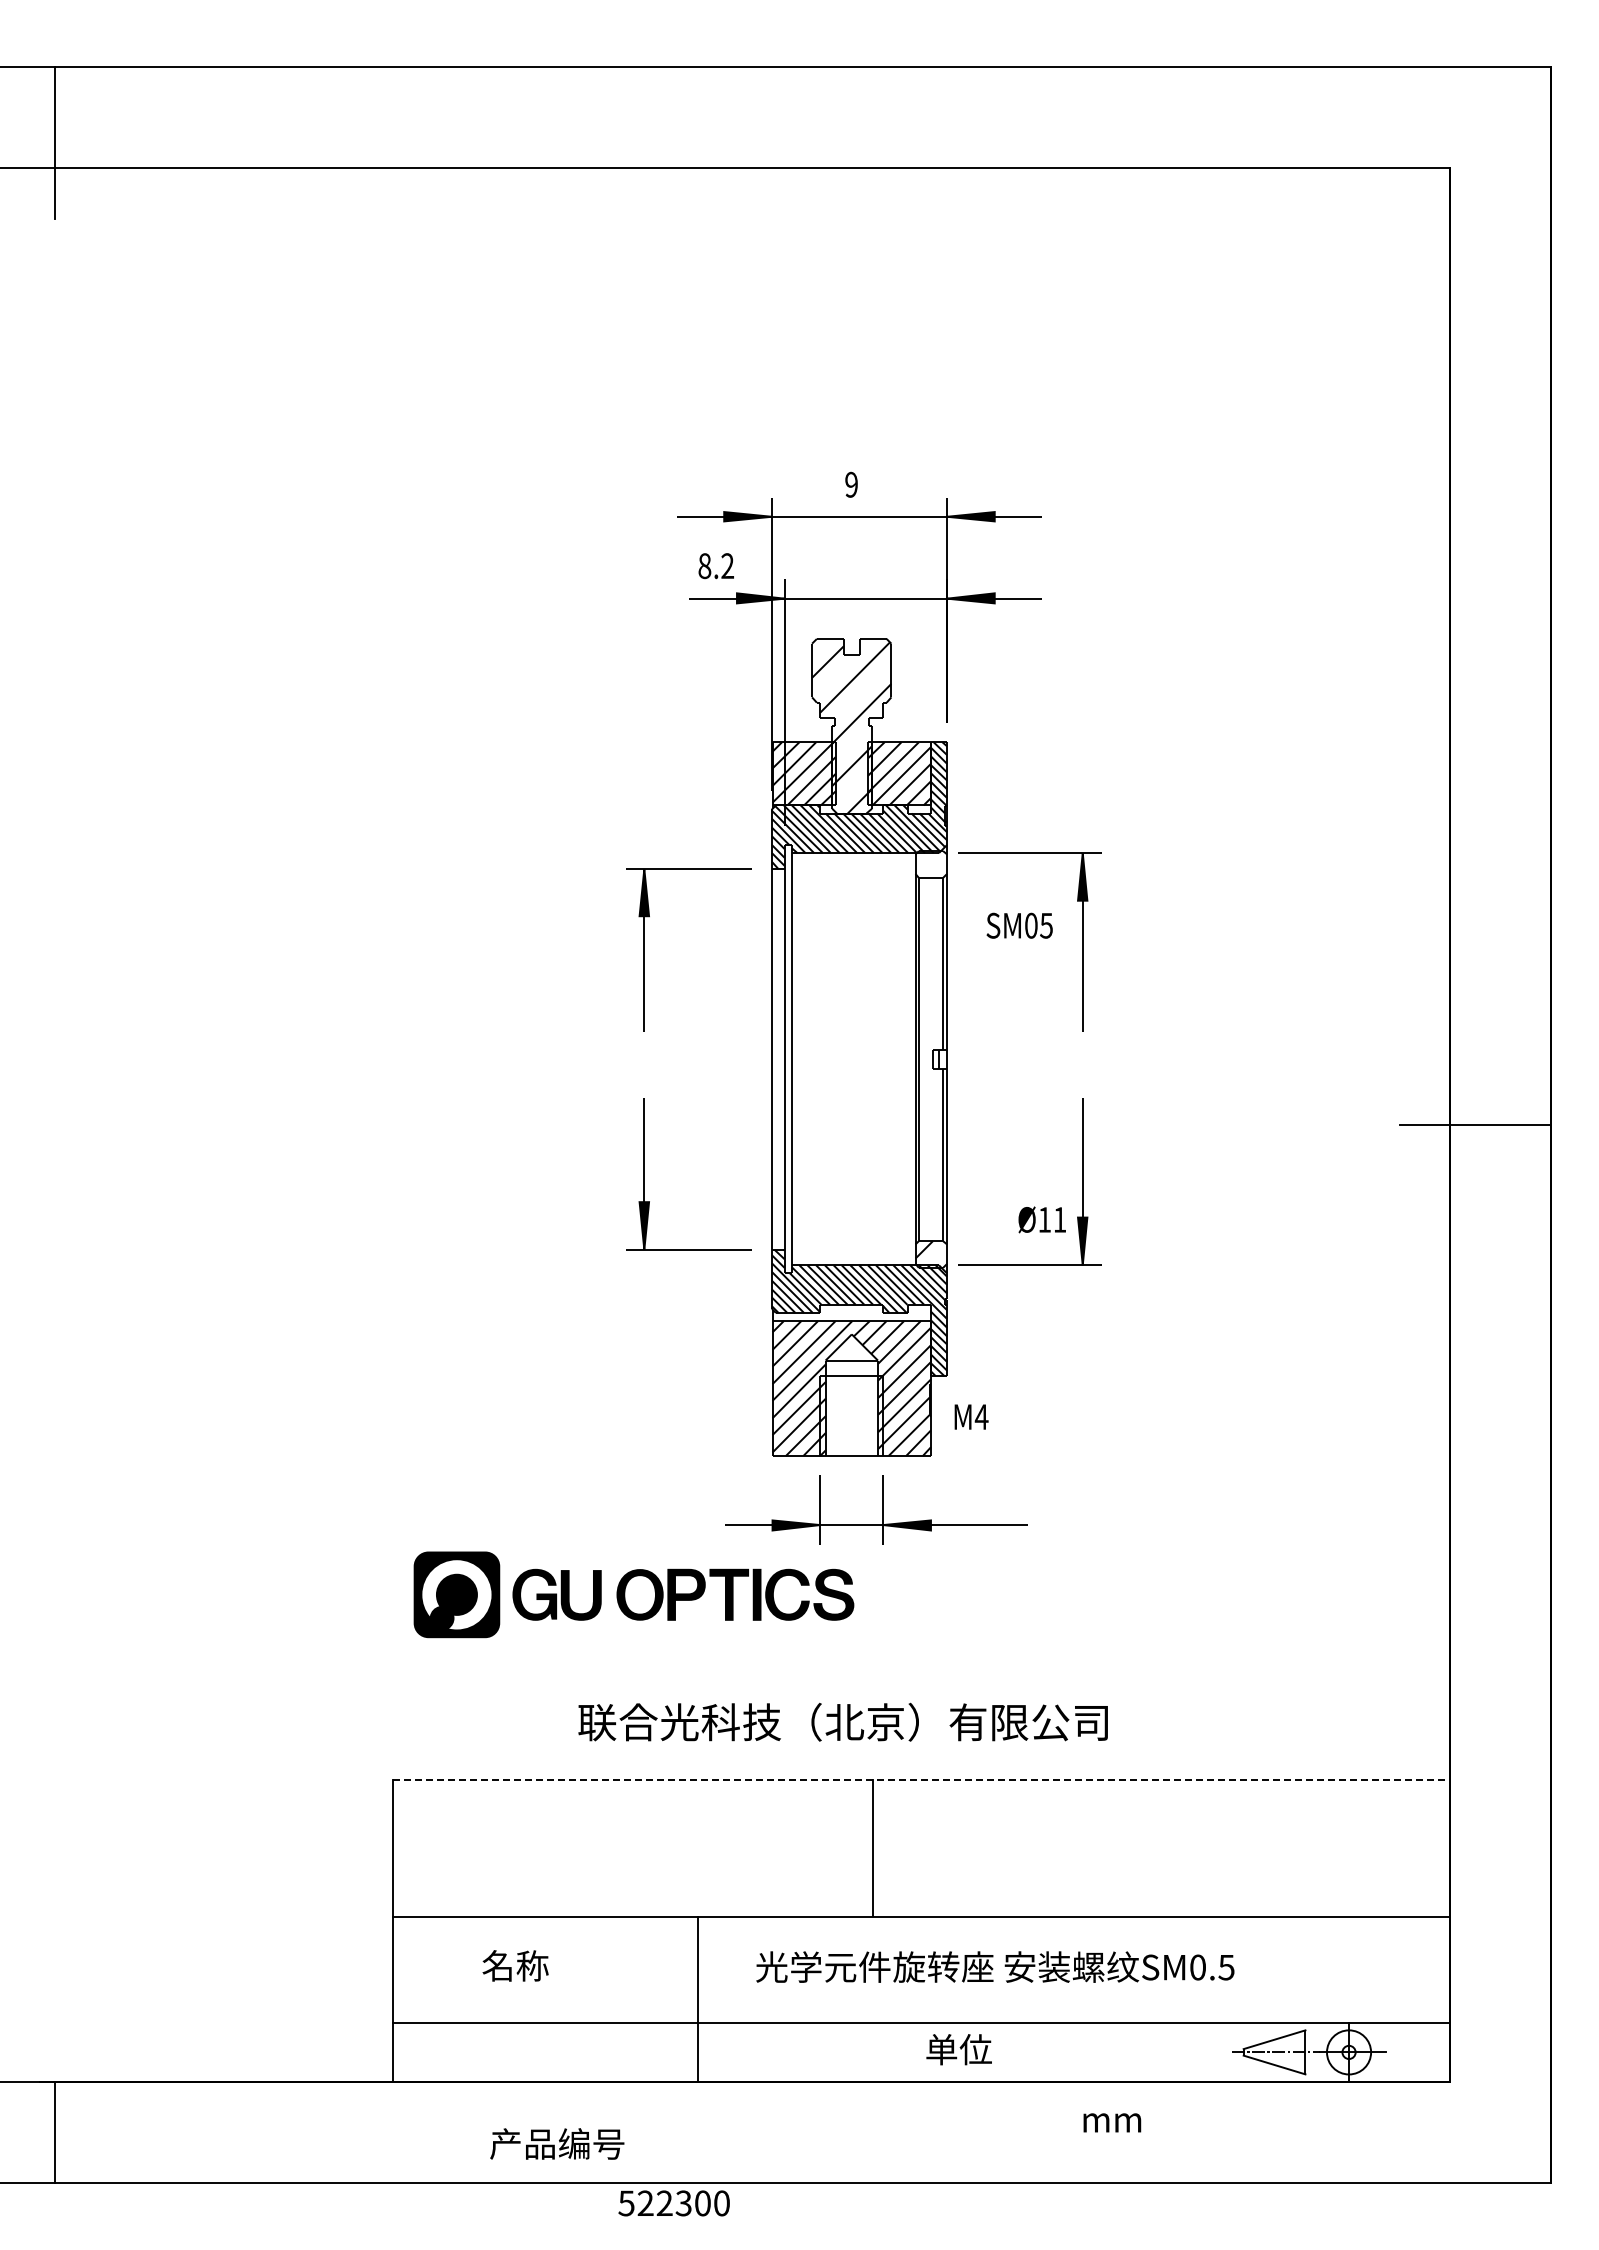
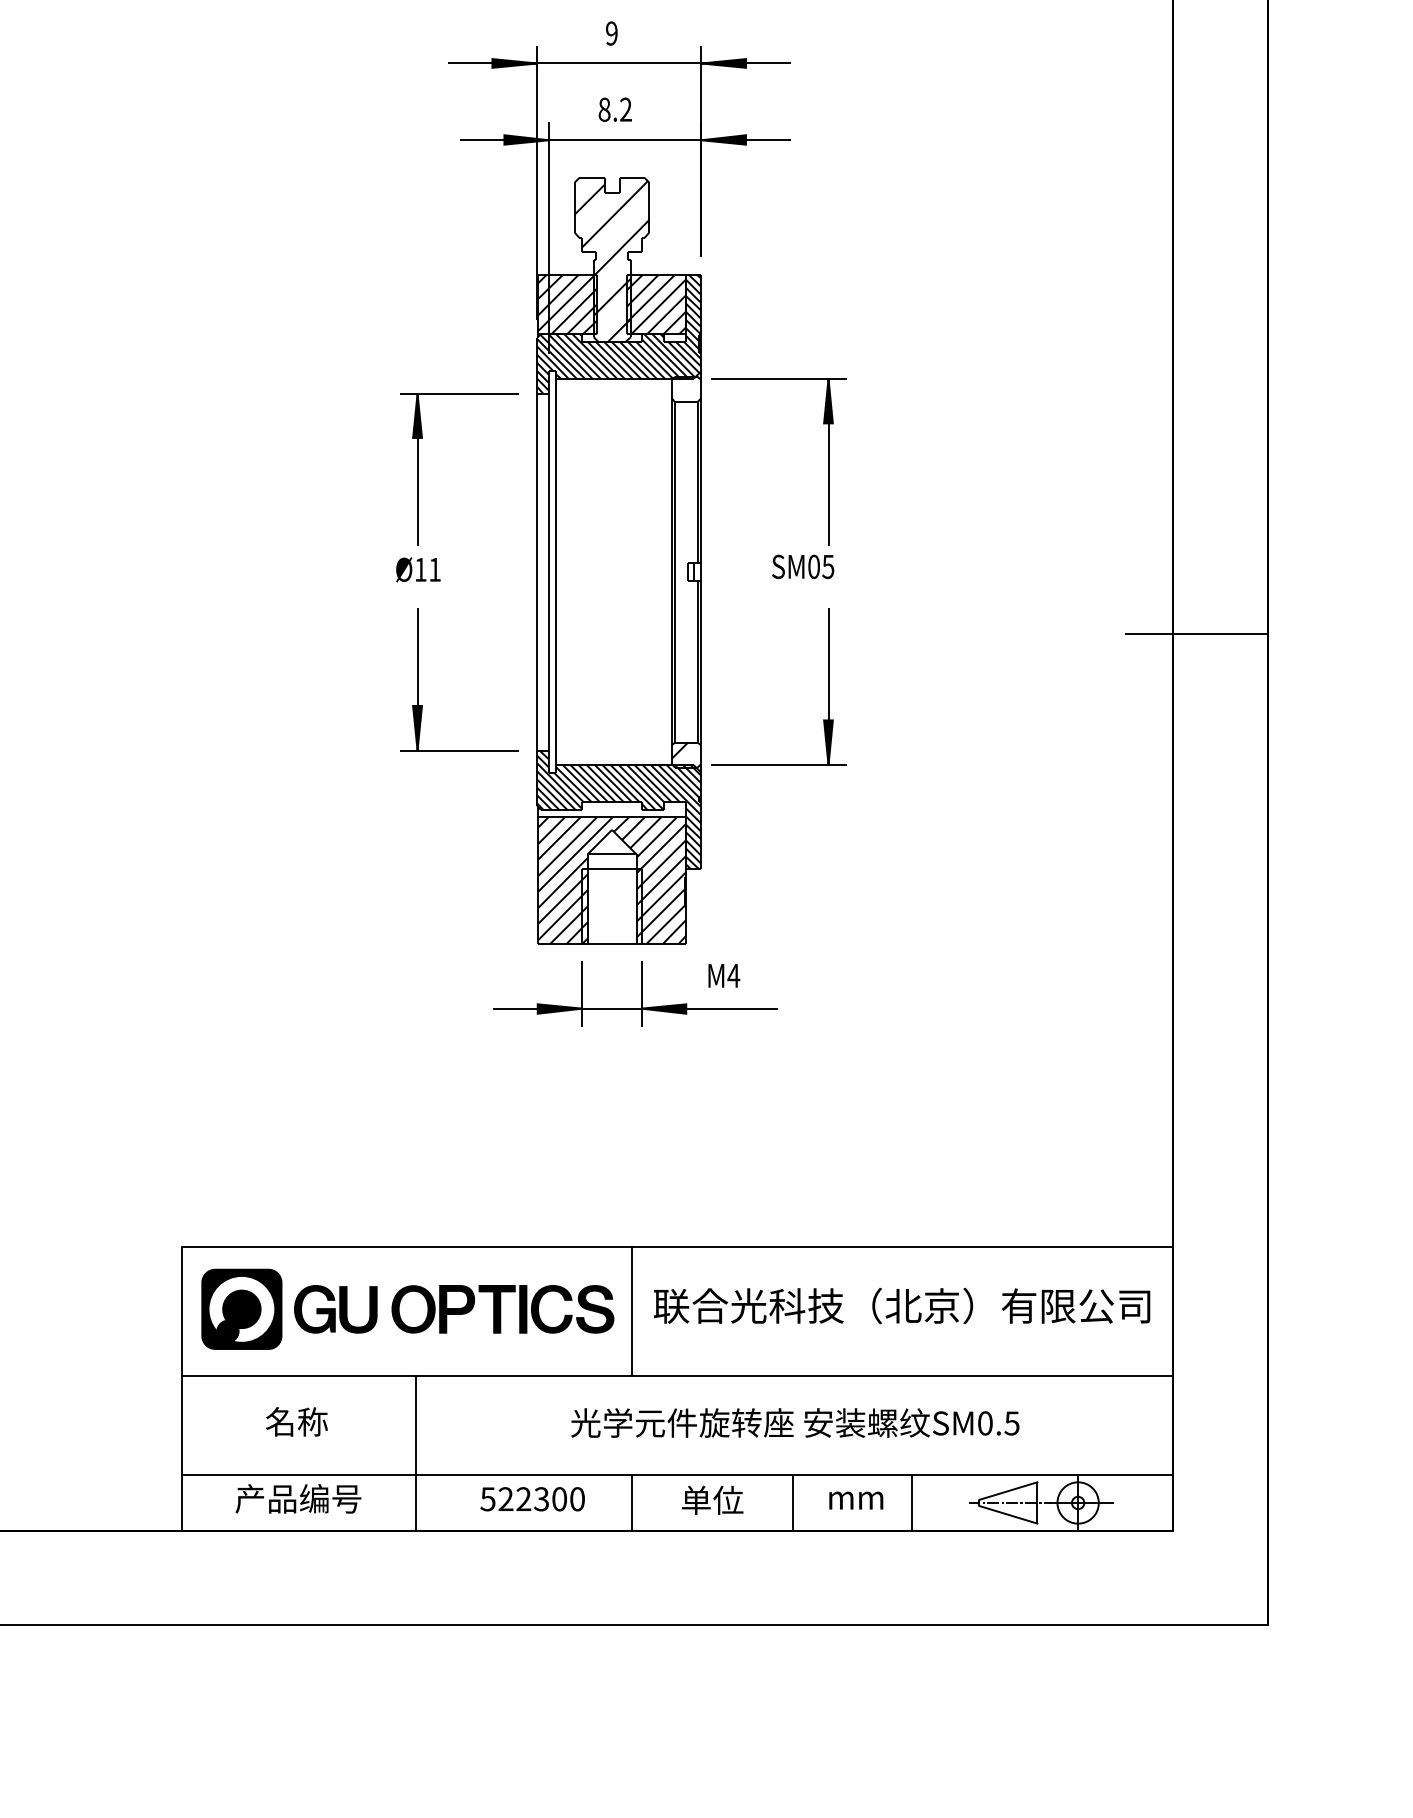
text: (715, 566) -> (614, 110), moved
text: (1019, 925) -> (802, 566), moved
text: (1041, 1219) -> (417, 569), moved
text: (971, 1416) -> (724, 975), moved
part: (633, 1594) -> (407, 1309), moved
text: (842, 1721) -> (901, 1305), moved
line: (921, 1779) -> (677, 1247), dashed -> solid
text: (995, 1966) -> (795, 1422), moved
line: (698, 1999) -> (415, 1453), moved
line: (872, 2051) -> (631, 1502), added
line: (1044, 2051) -> (792, 1502), added
line: (1171, 2051) -> (911, 1502), added
text: (1112, 2122) -> (856, 1500), moved
text: (557, 2143) -> (298, 1498), moved
text: (673, 2203) -> (532, 1499), moved

